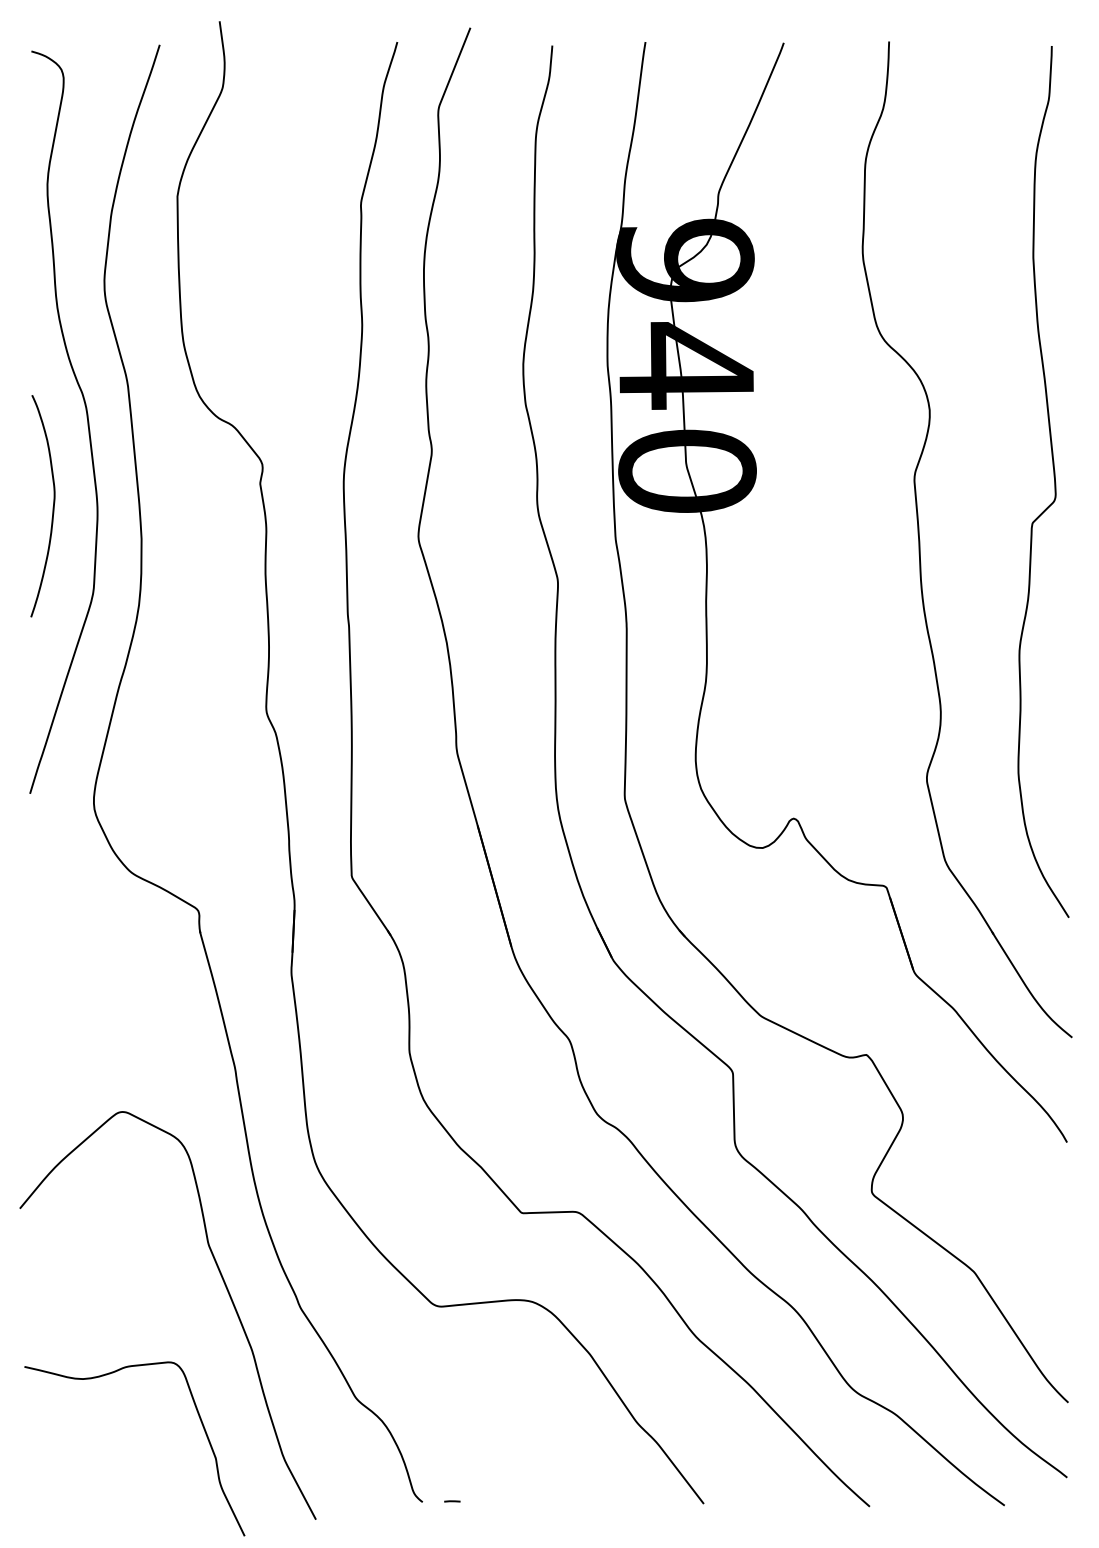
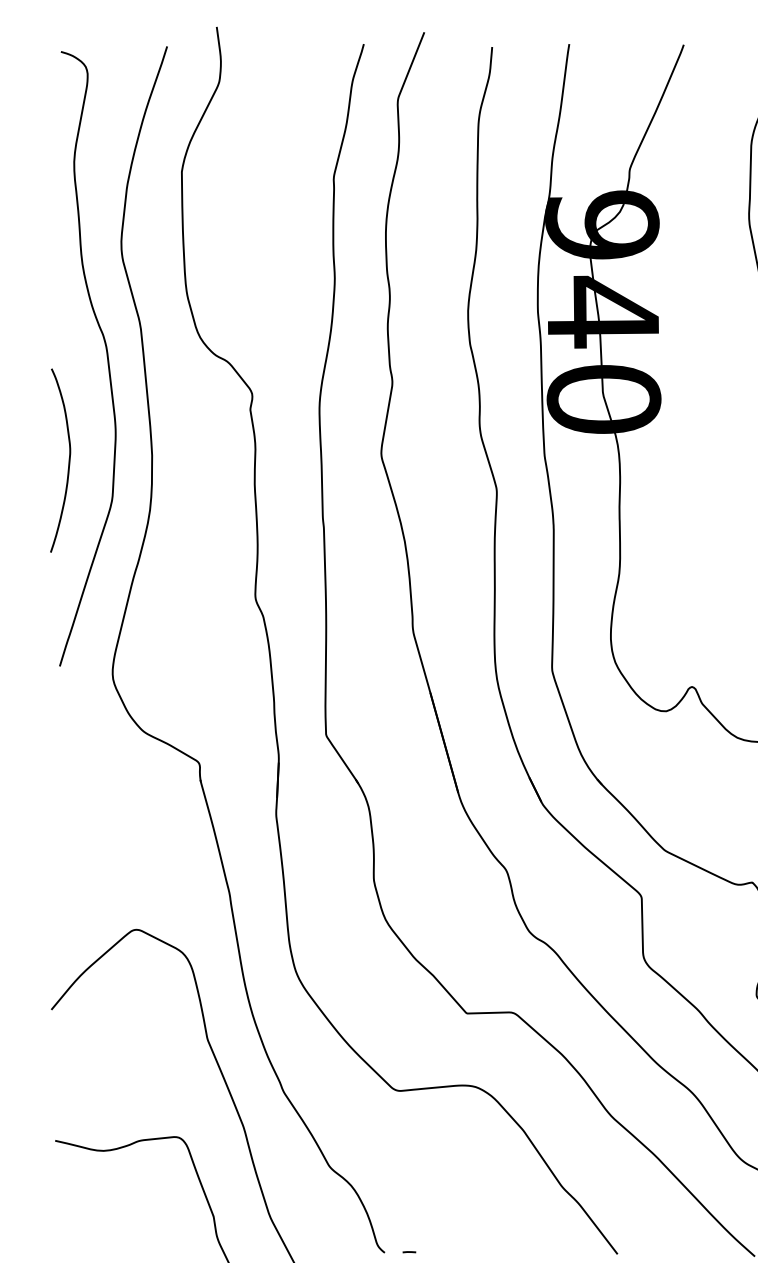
curve: (52, 507) -> (68, 461), moved

